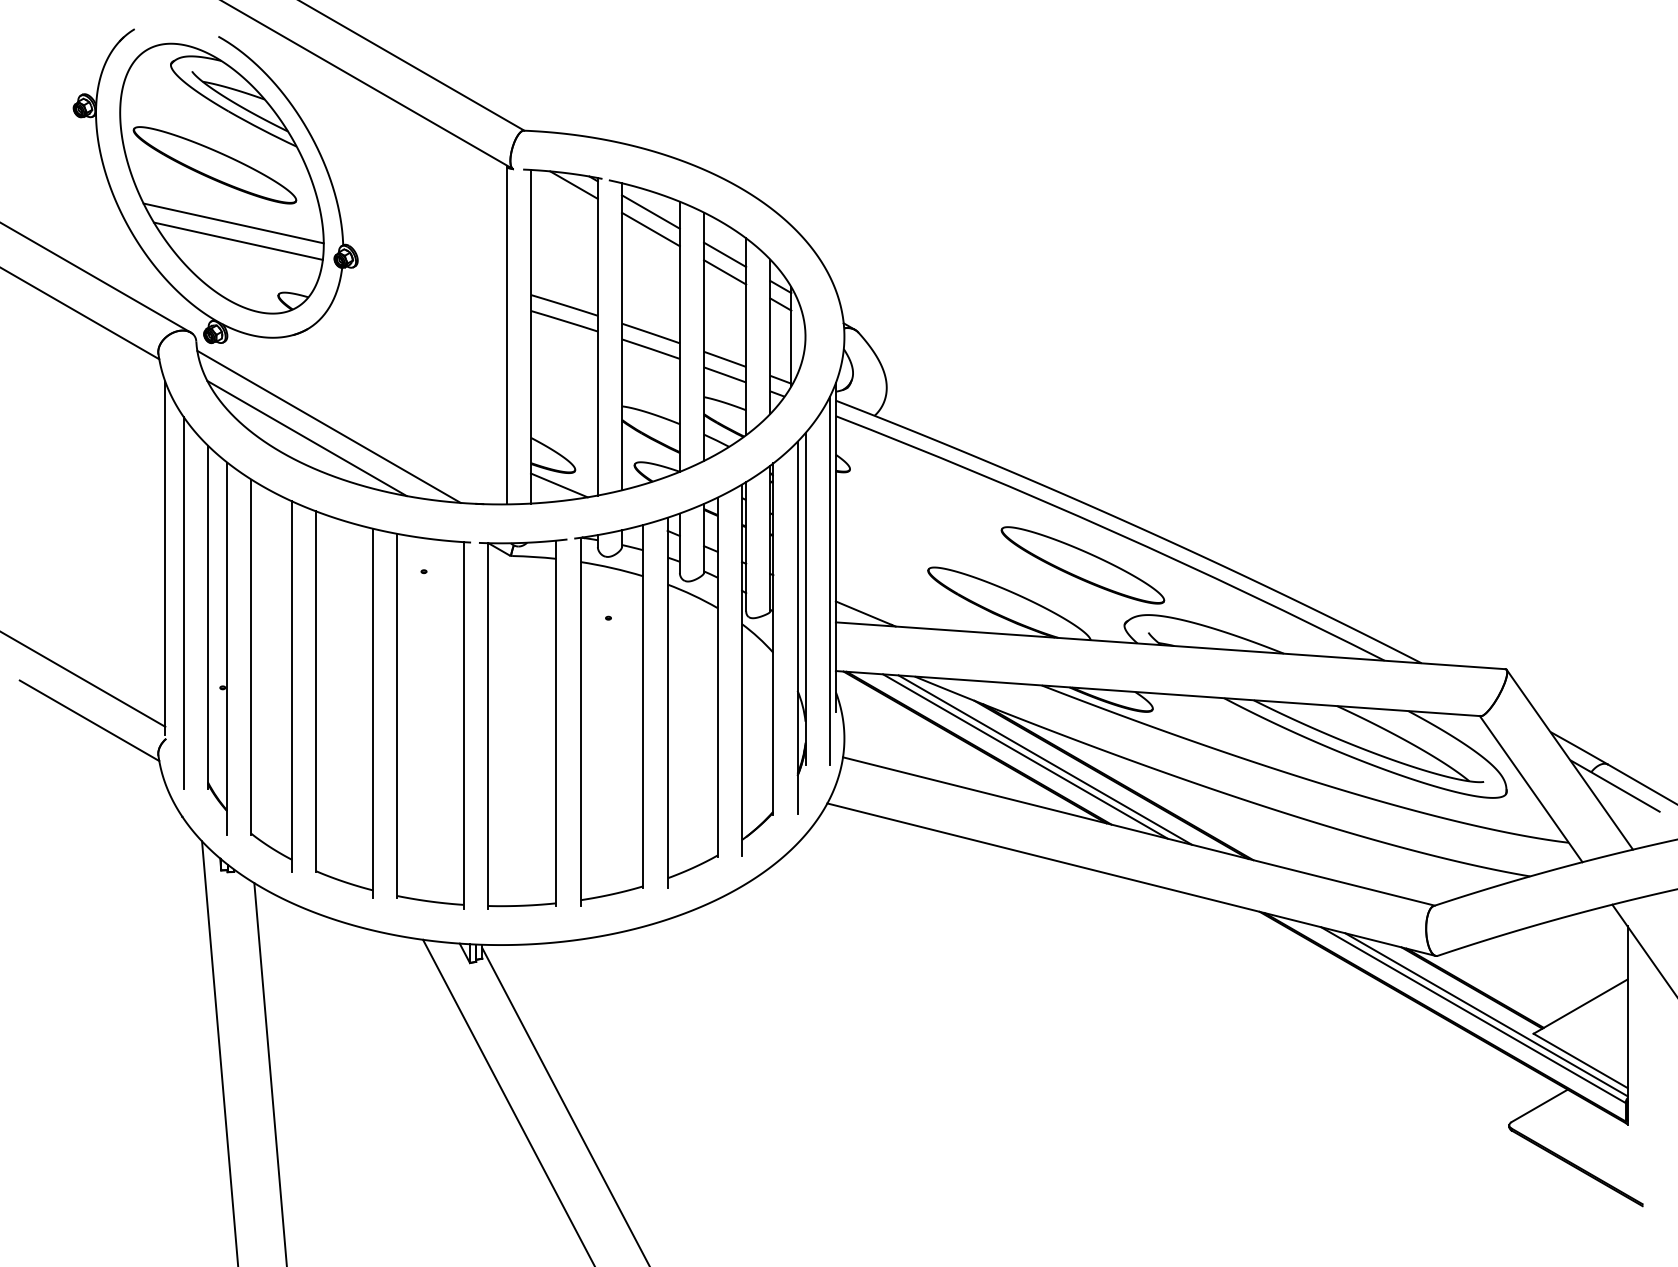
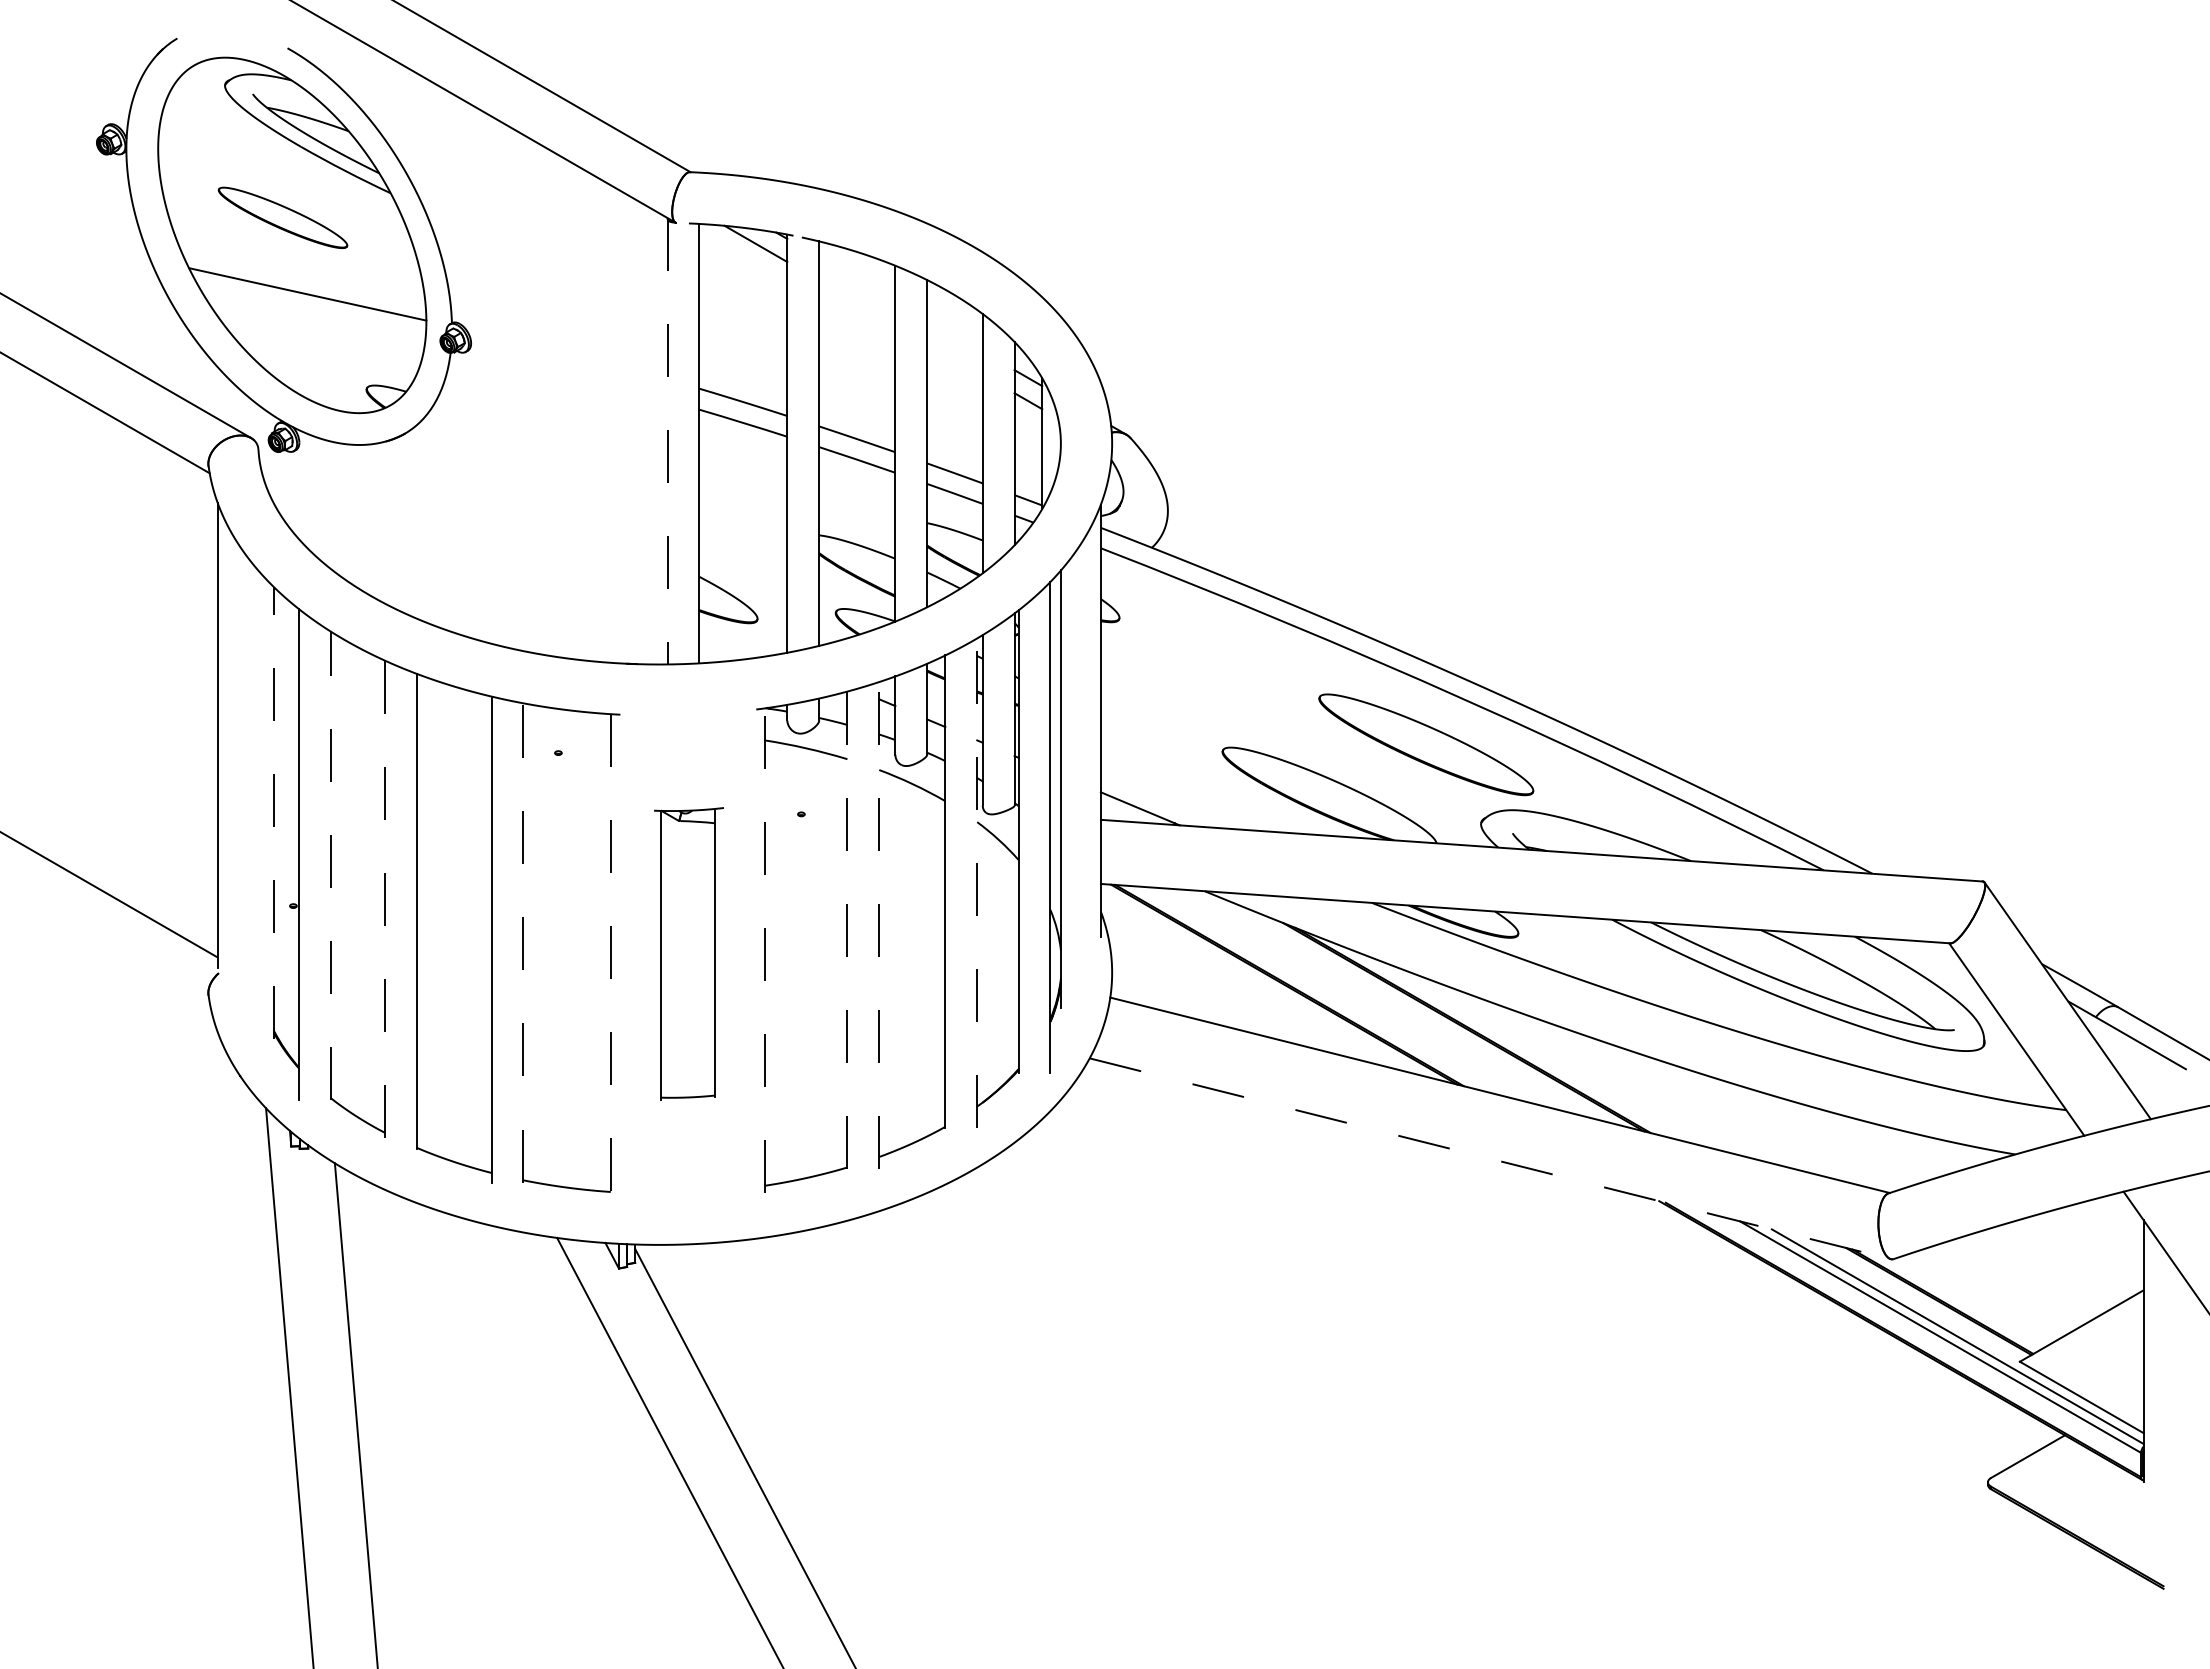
part: (214, 165) -> (282, 217), size x0.6
line: (651, 212) -> (857, 279), removed
line: (651, 229) -> (857, 302), removed
line: (238, 240) -> (313, 317), removed
line: (724, 254) -> (954, 335), removed
line: (724, 272) -> (954, 358), removed
line: (506, 335) -> (667, 441), solid -> dashed
line: (328, 426) -> (432, 562), removed
line: (307, 438) -> (404, 577), removed
line: (559, 485) -> (736, 639), removed
line: (829, 581) -> (1092, 765), removed
line: (183, 602) -> (241, 793), removed
line: (207, 616) -> (273, 812), solid -> dashed
line: (251, 657) -> (331, 865), solid -> dashed
line: (742, 670) -> (977, 883), solid -> dashed
line: (291, 687) -> (384, 905), solid -> dashed
line: (667, 702) -> (879, 925), solid -> dashed
line: (643, 706) -> (847, 930), solid -> dashed
line: (397, 715) -> (523, 942), solid -> dashed
line: (89, 720) -> (117, 949), removed
line: (580, 721) -> (764, 950), solid -> dashed
part: (522, 723) -> (688, 953), size x0.6
line: (463, 725) -> (610, 955), solid -> dashed
line: (1025, 756) -> (1350, 996), removed
line: (1045, 759) -> (1376, 1000), removed
line: (1131, 879) -> (1490, 1158), solid -> dashed

